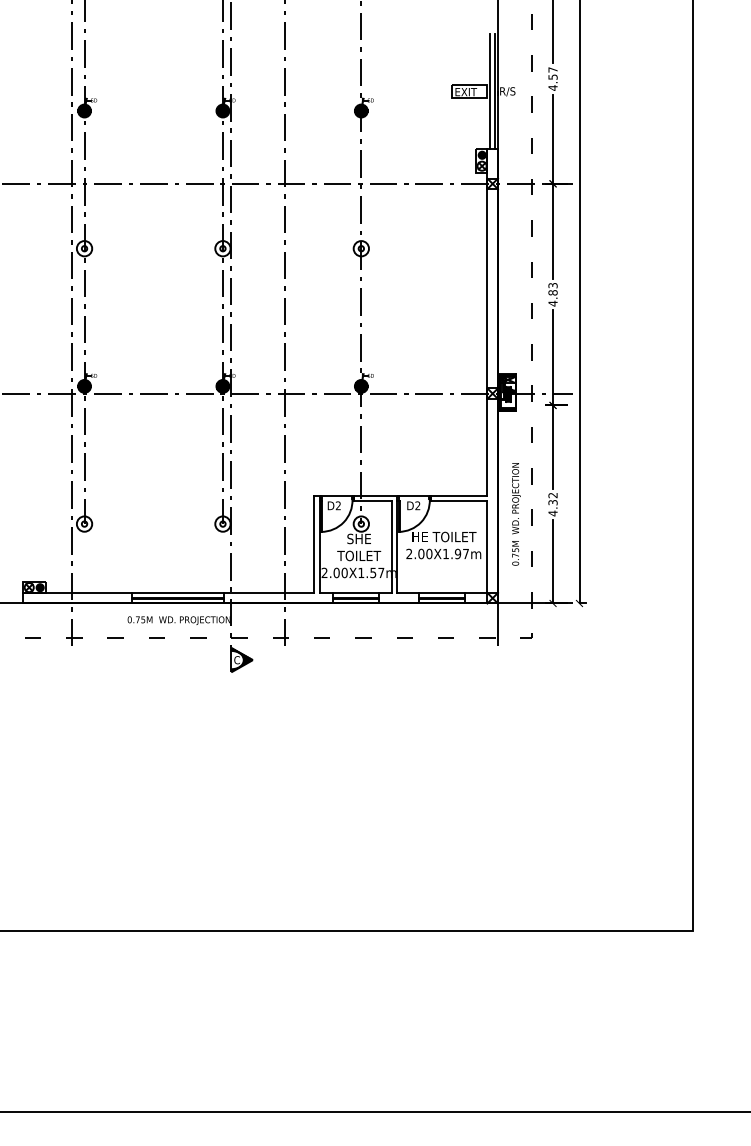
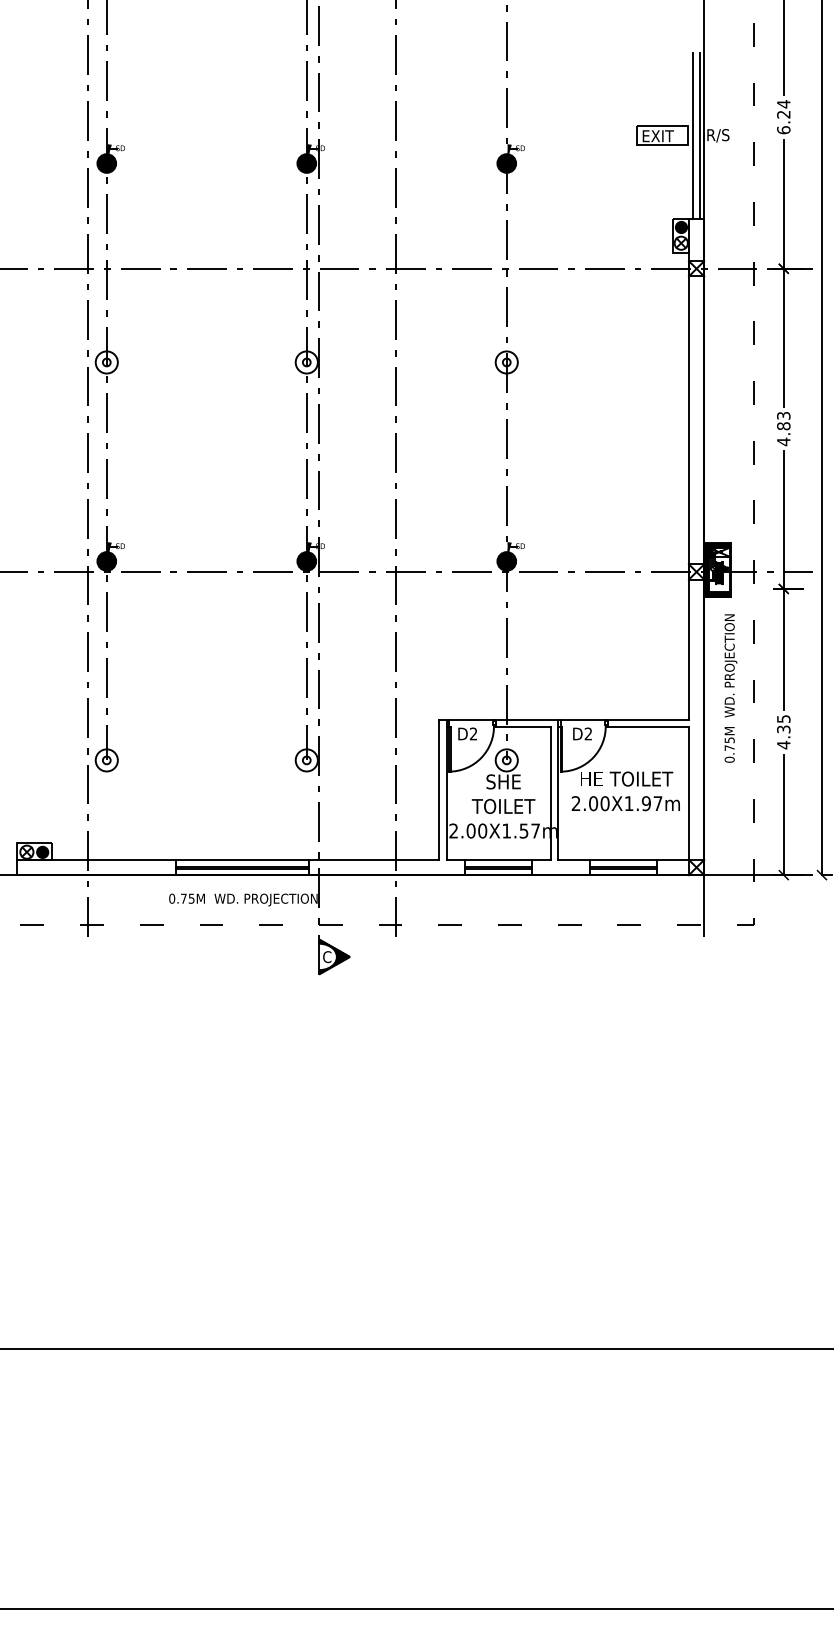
text: (552, 78) -> (782, 116), 4.57 -> 6.24
text: (552, 495) -> (782, 719), 4.32 -> 4.35
text: (516, 514) -> (730, 688), moved

